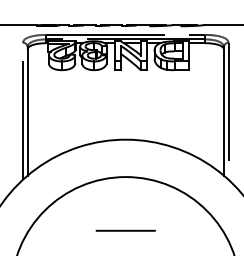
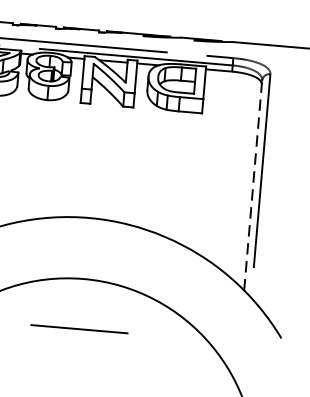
line: (223, 110) -> (252, 184), solid -> dashed
line: (125, 230) -> (79, 328), moved

